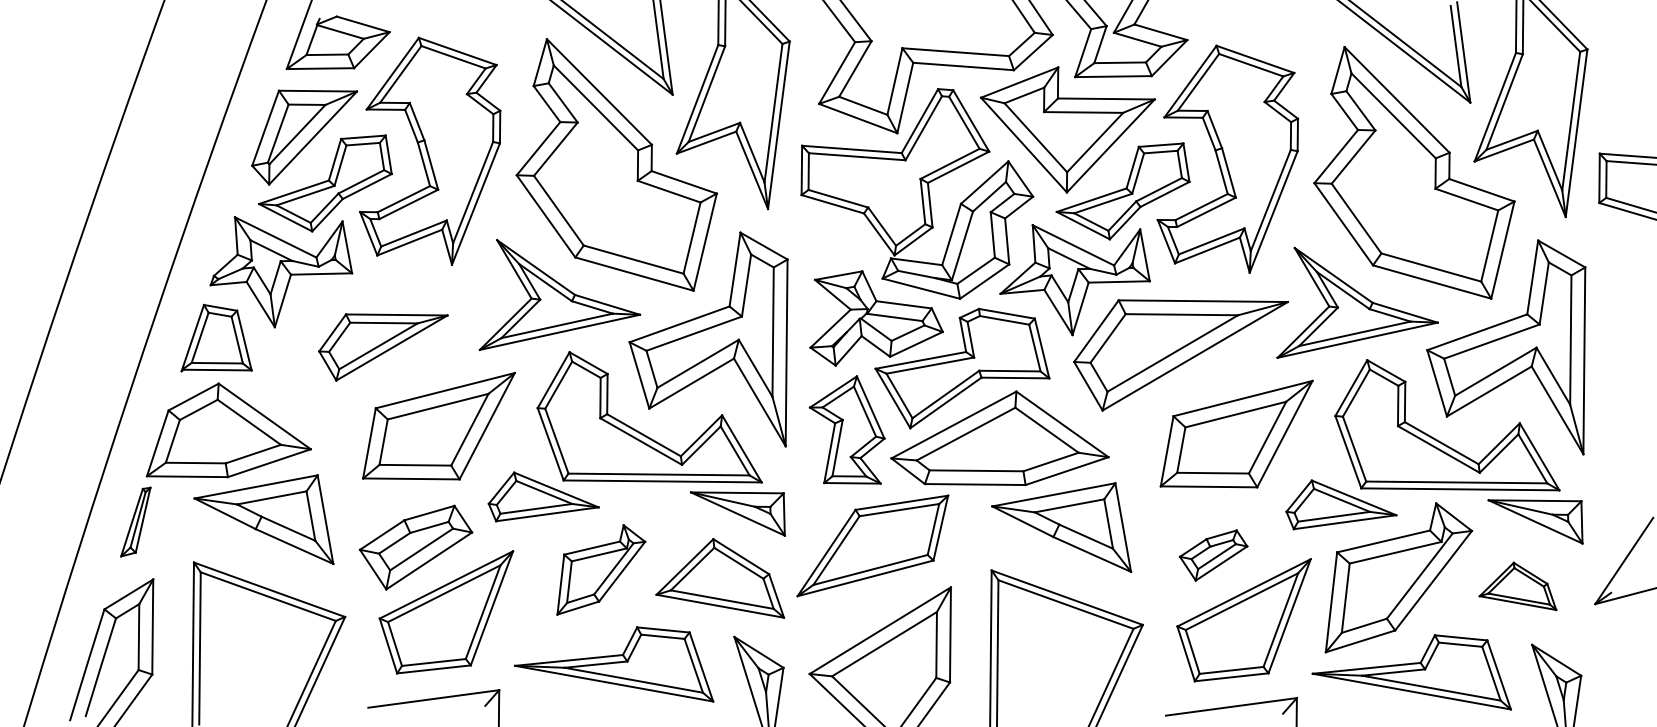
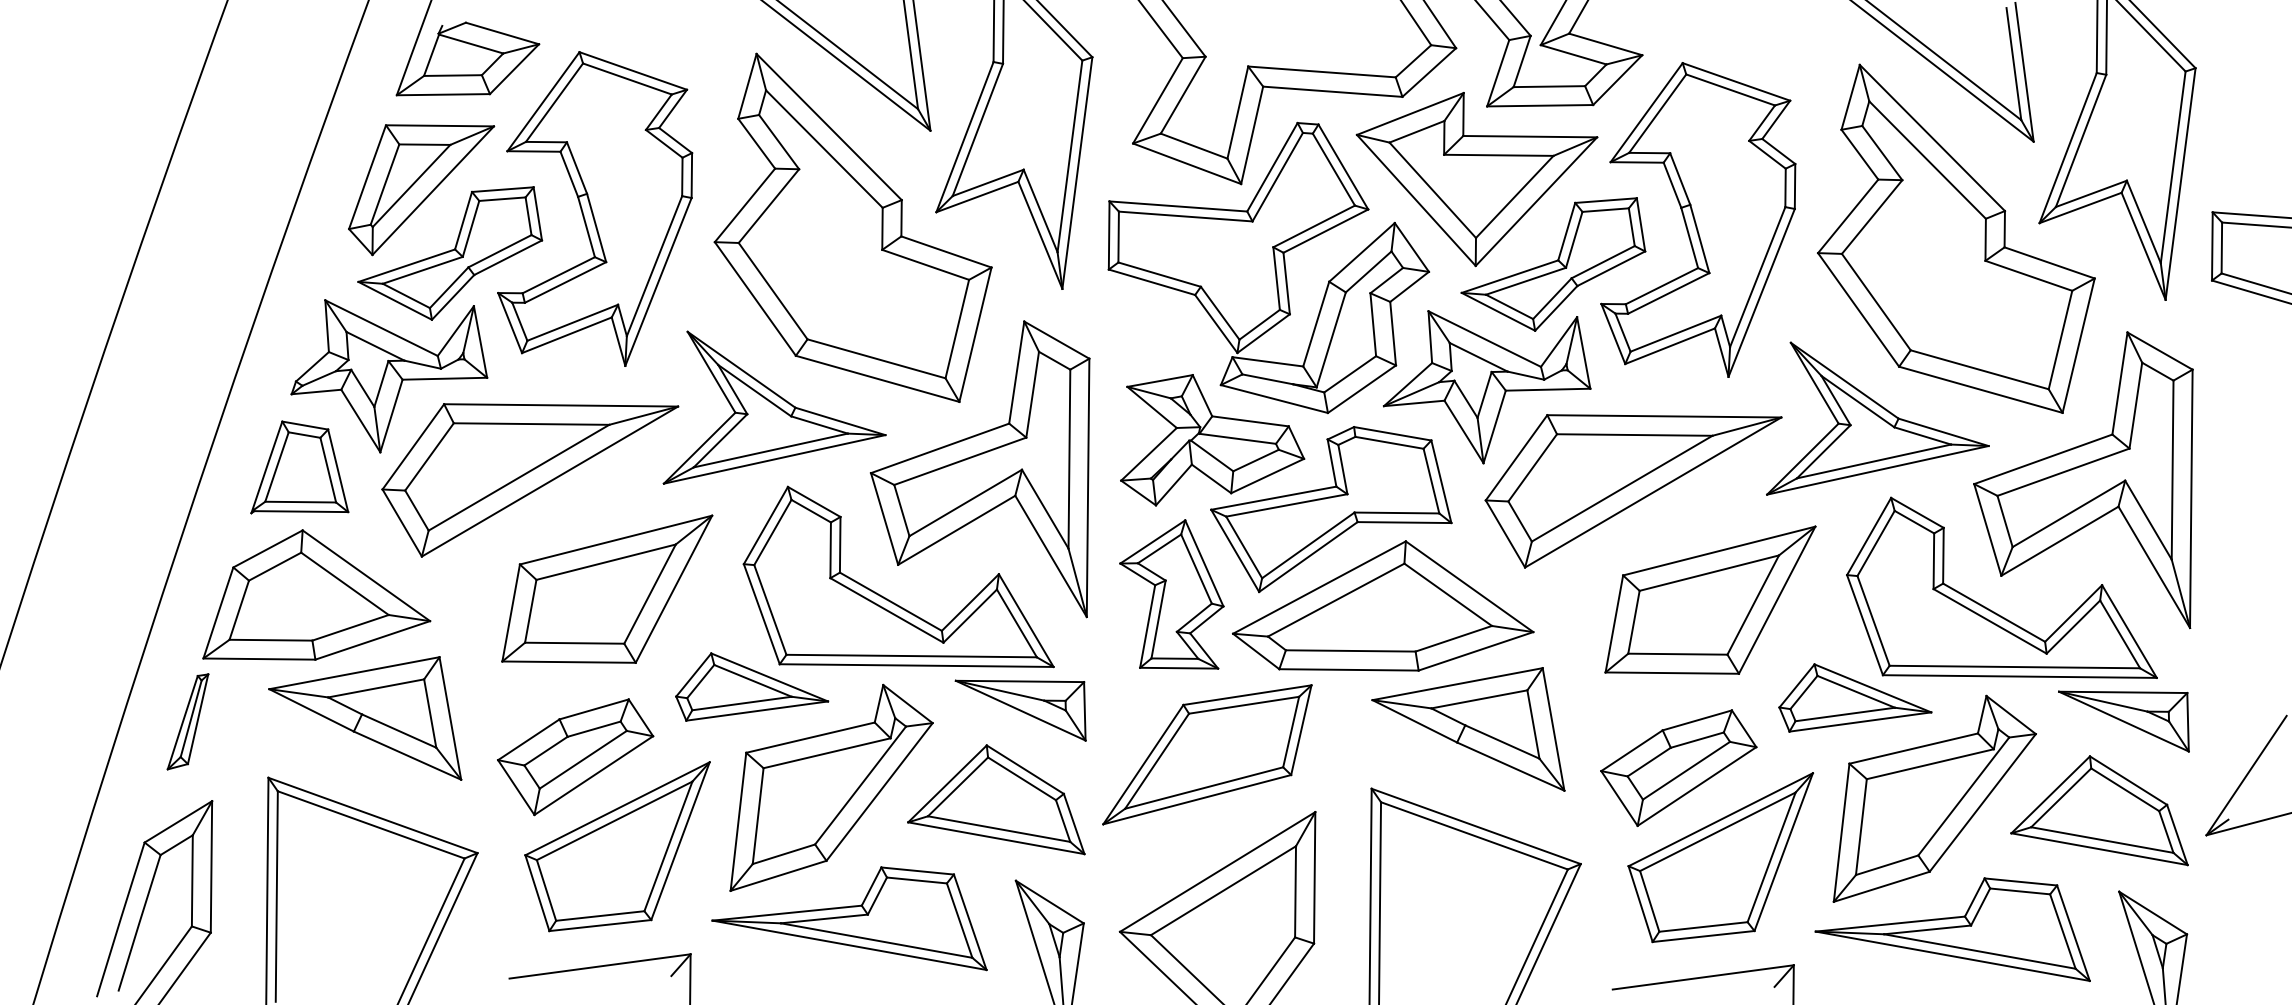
part: (383, 347) -> (530, 480), size x1.67
part: (1213, 555) -> (1678, 768), size x1.67
part: (601, 569) -> (832, 787), size x1.67
part: (1517, 586) -> (2098, 810), size x1.67

